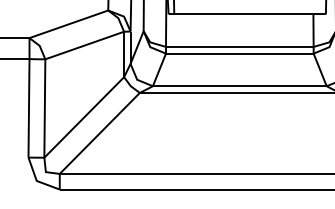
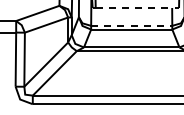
line: (250, 15) -> (137, 8), solid -> dashed
line: (239, 46) -> (131, 25), solid -> dashed

